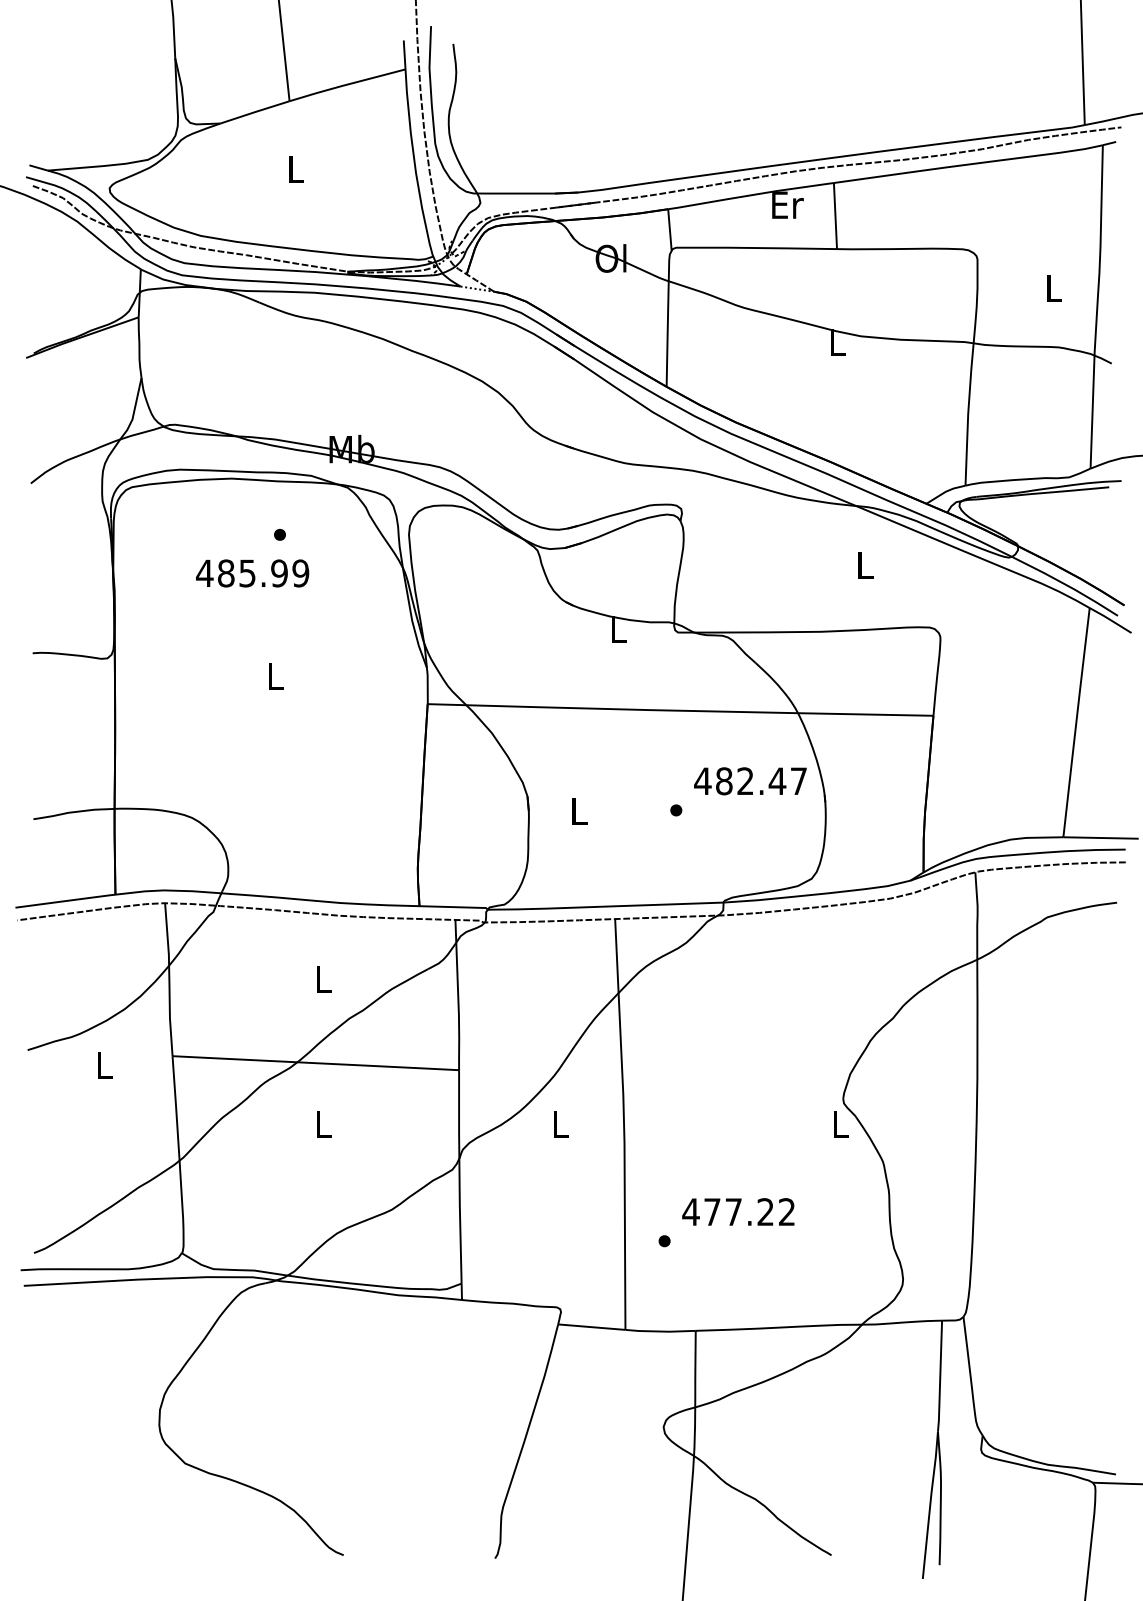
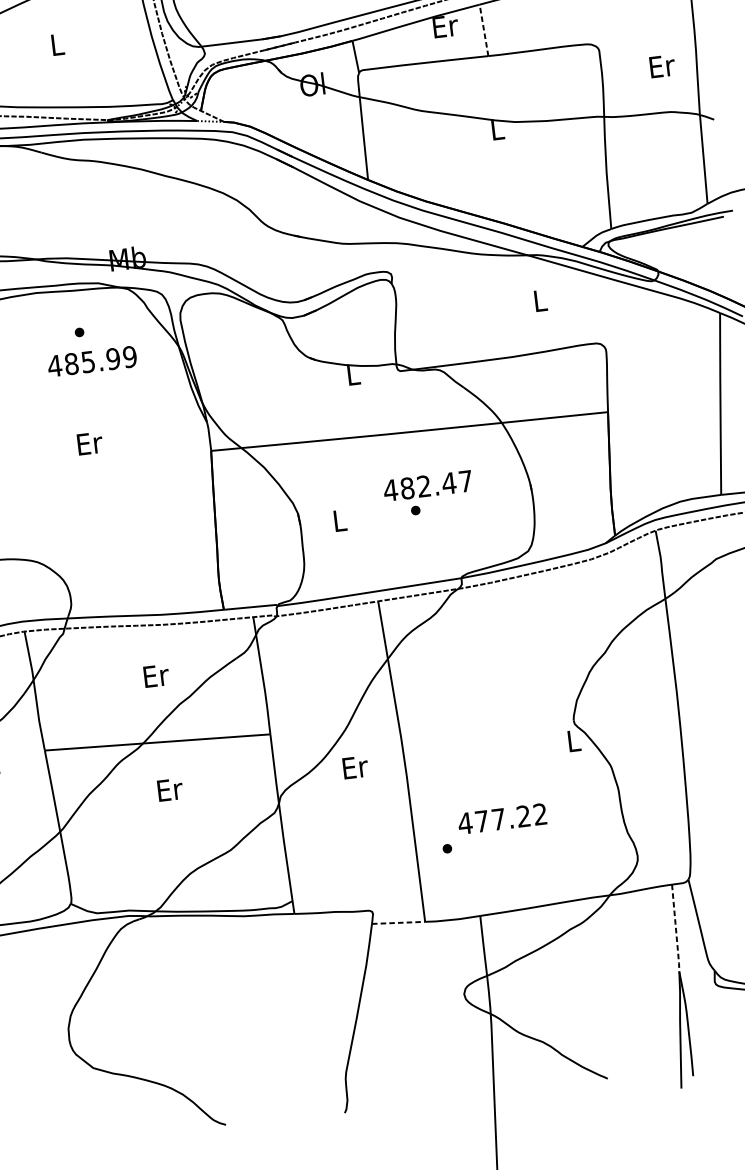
line: (835, 216) -> (484, 30), solid -> dashed
text: (1054, 288) -> (662, 66), L -> Er
text: (252, 573) -> (92, 361), moved
text: (276, 675) -> (90, 442), L -> Er
text: (750, 781) -> (428, 486), moved
text: (324, 978) -> (156, 675), L -> Er
text: (324, 1124) -> (170, 789), L -> Er
text: (561, 1124) -> (355, 767), L -> Er
line: (592, 1327) -> (399, 923), solid -> dashed
line: (940, 1377) -> (676, 929), solid -> dashed

